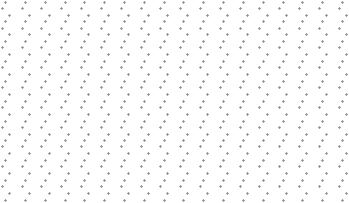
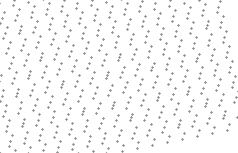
part: (84, 21) -> (20, 29), size x0.6
part: (104, 60) -> (41, 56), size x0.6
part: (322, 60) -> (206, 24), size x0.6
part: (84, 80) -> (28, 74), size x0.6
part: (203, 80) -> (119, 56), size x0.6
part: (64, 100) -> (16, 92), size x0.6
part: (124, 100) -> (62, 83), size x0.6
part: (183, 100) -> (106, 75), size x0.6
part: (243, 100) -> (152, 66), size x0.6
part: (302, 100) -> (197, 57), size x0.6
part: (64, 140) -> (22, 123), size x0.6
part: (144, 140) -> (83, 111), size x0.6
part: (183, 140) -> (112, 105), size x0.6
part: (243, 140) -> (158, 96), size x0.6
part: (282, 140) -> (187, 90), size x0.6
part: (203, 159) -> (130, 116), size x0.6
part: (302, 159) -> (205, 102), size x0.6
part: (263, 179) -> (179, 123), size x0.6
part: (322, 179) -> (224, 114), size x0.6

